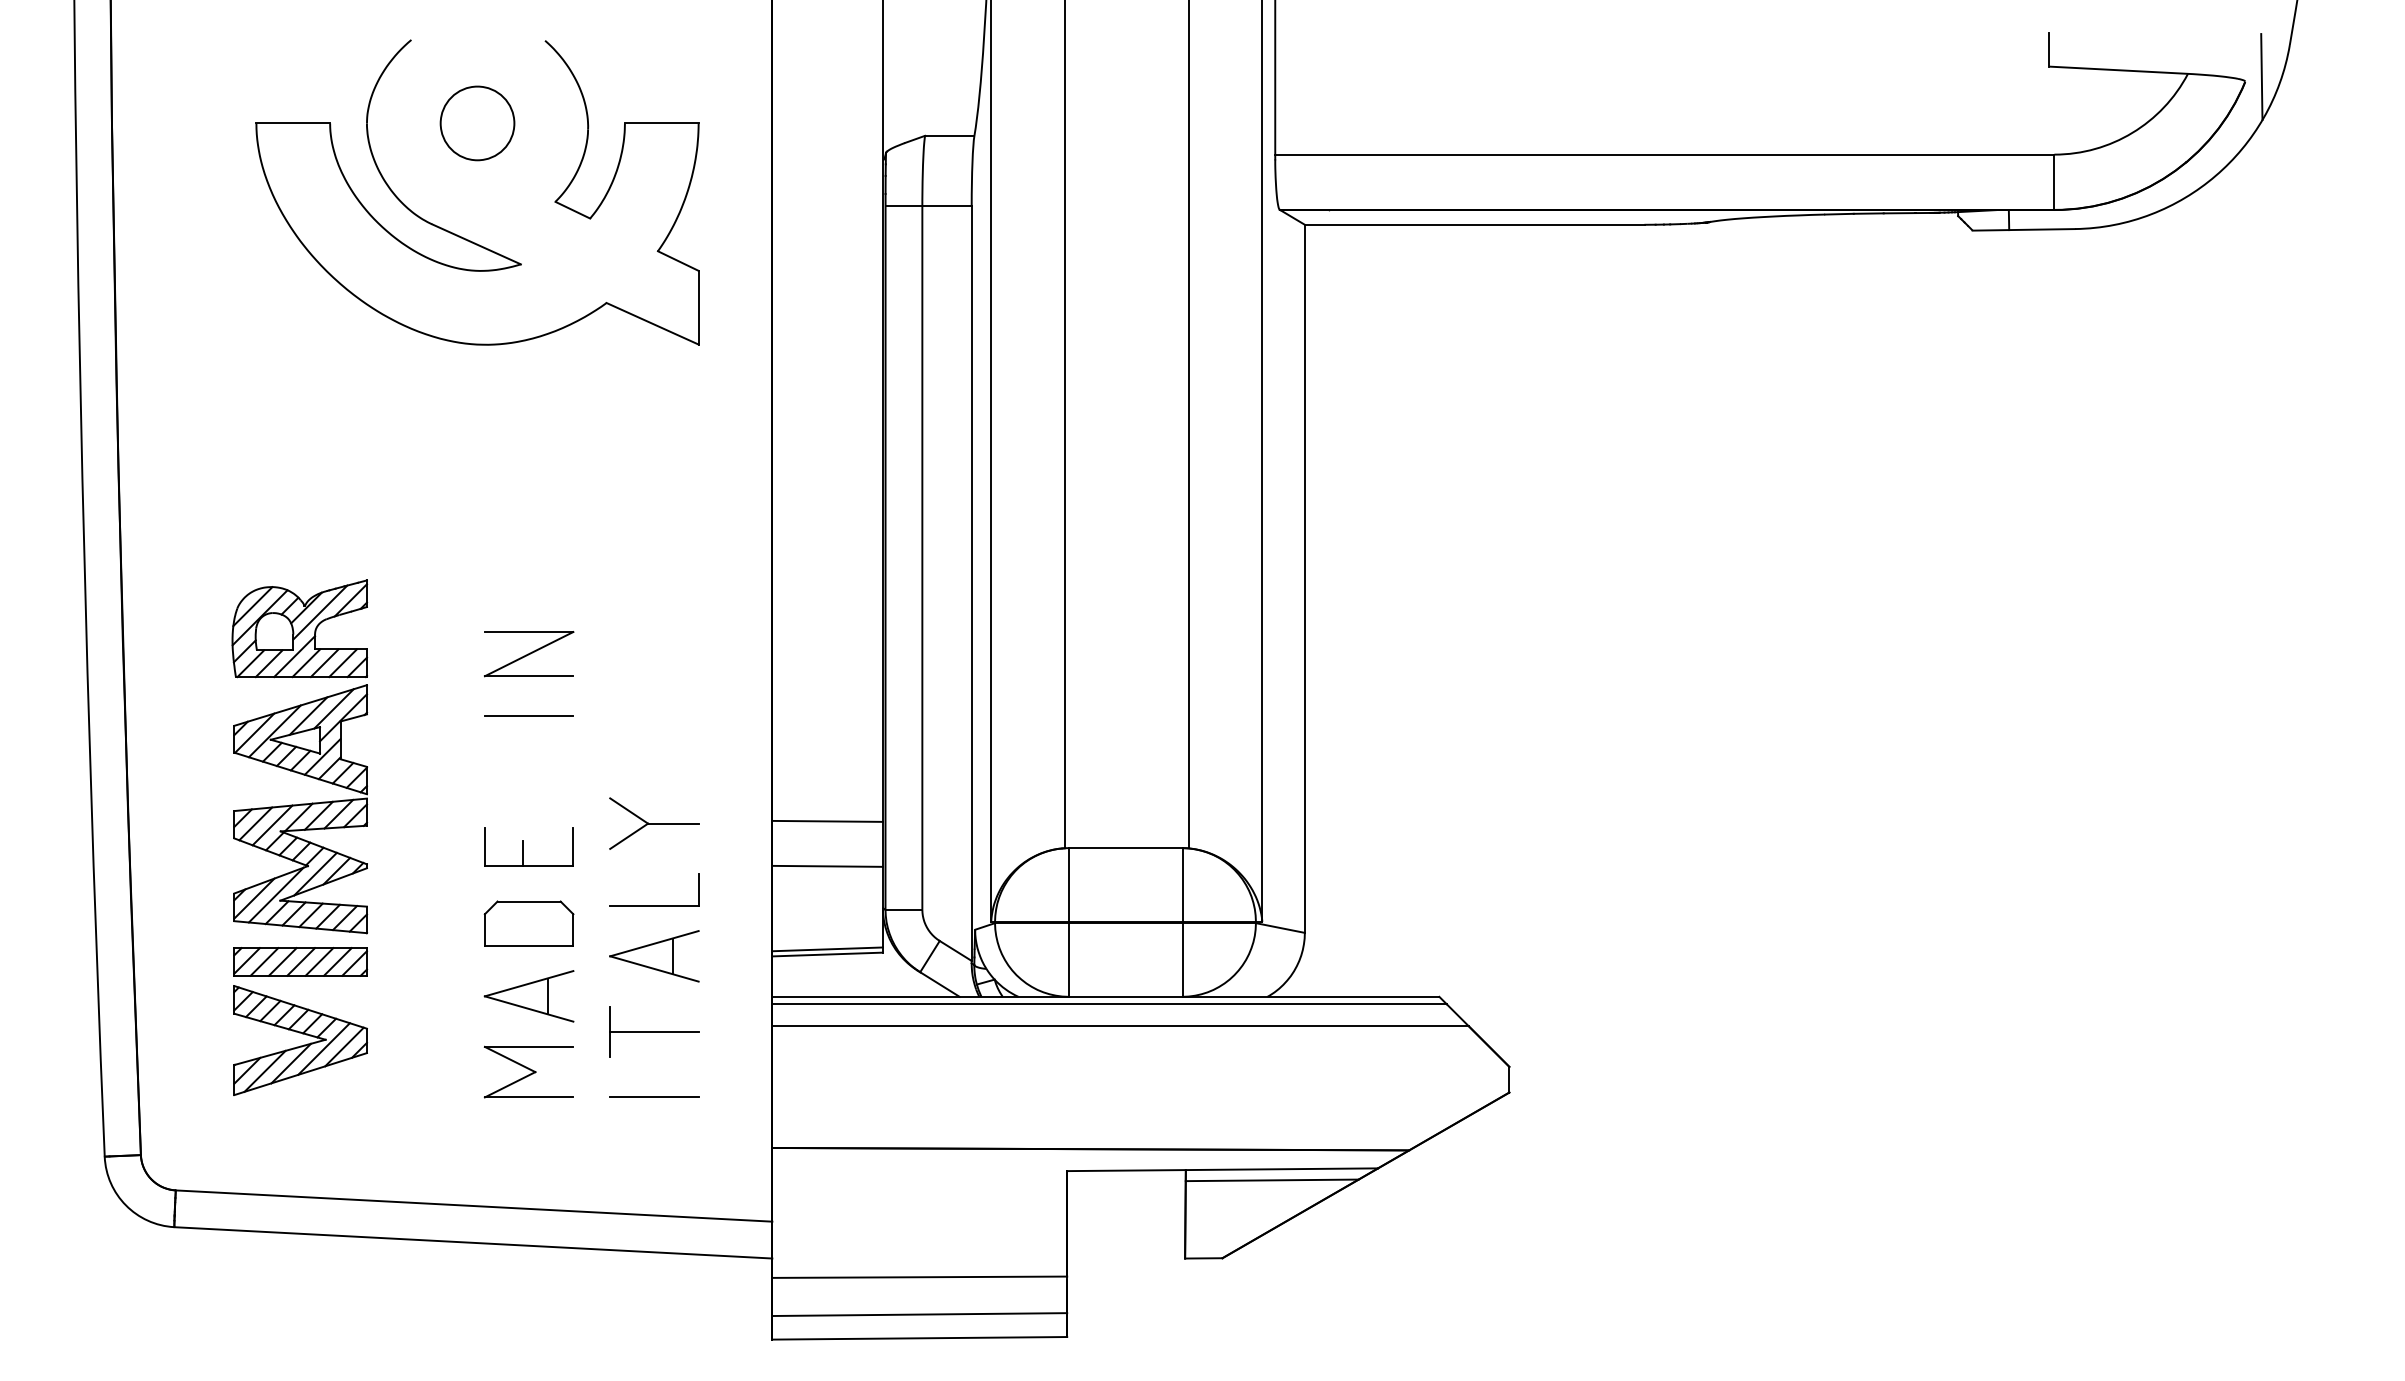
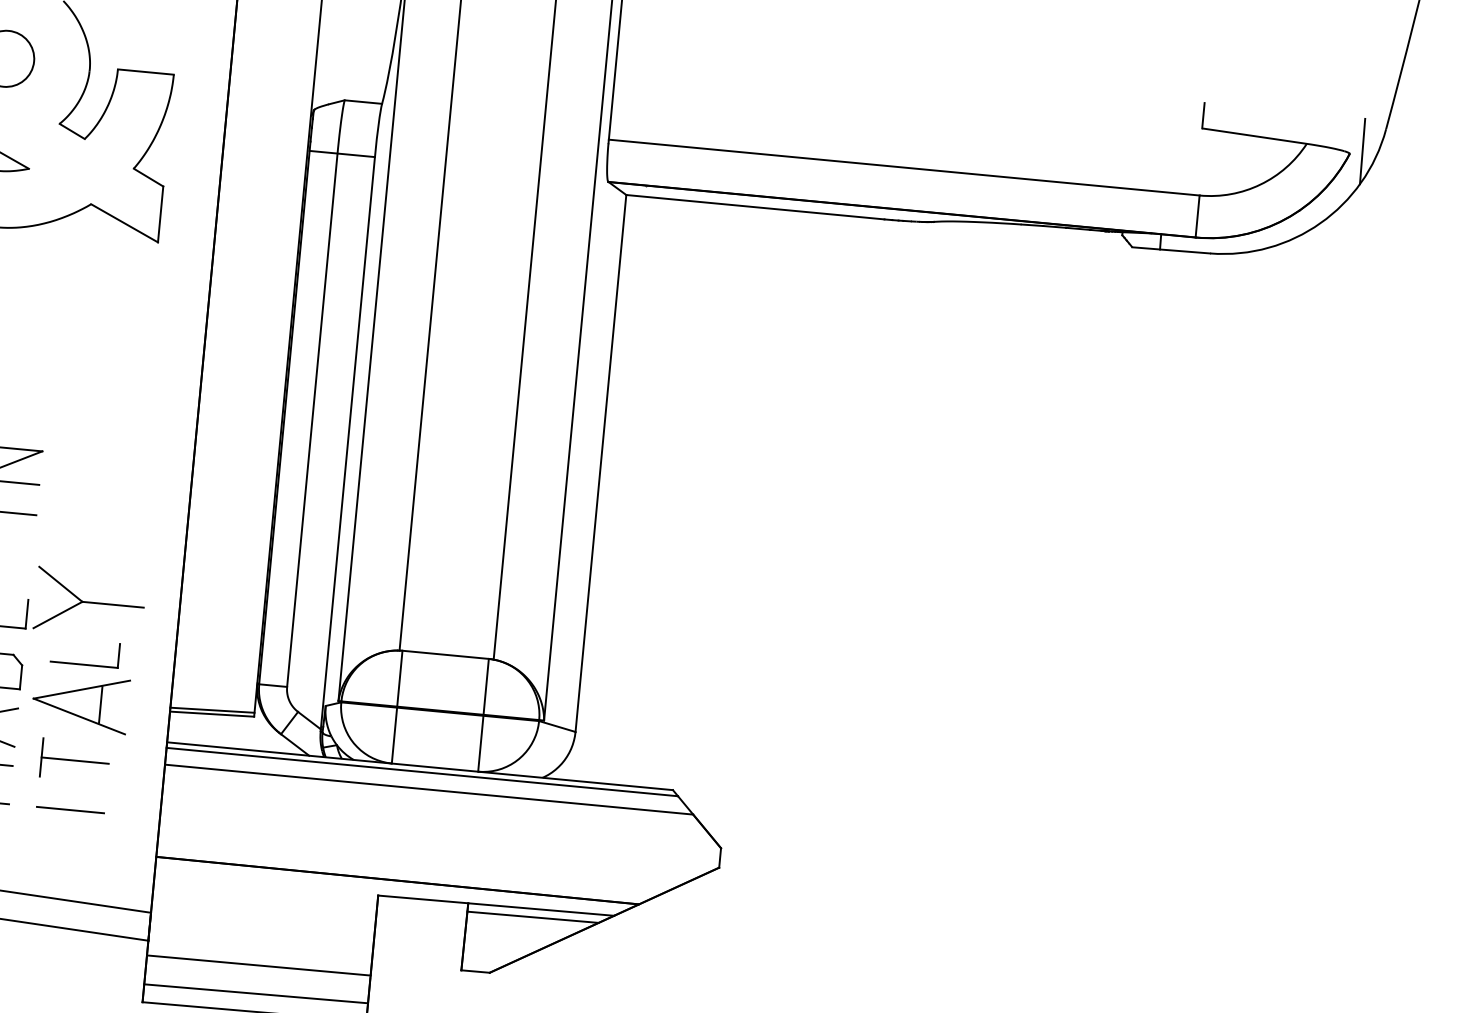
line: (827, 820) -> (221, 612), removed
part: (654, 823) -> (90, 602), size x1.6
line: (827, 865) -> (218, 646), removed
part: (654, 956) -> (80, 703), size x1.4

